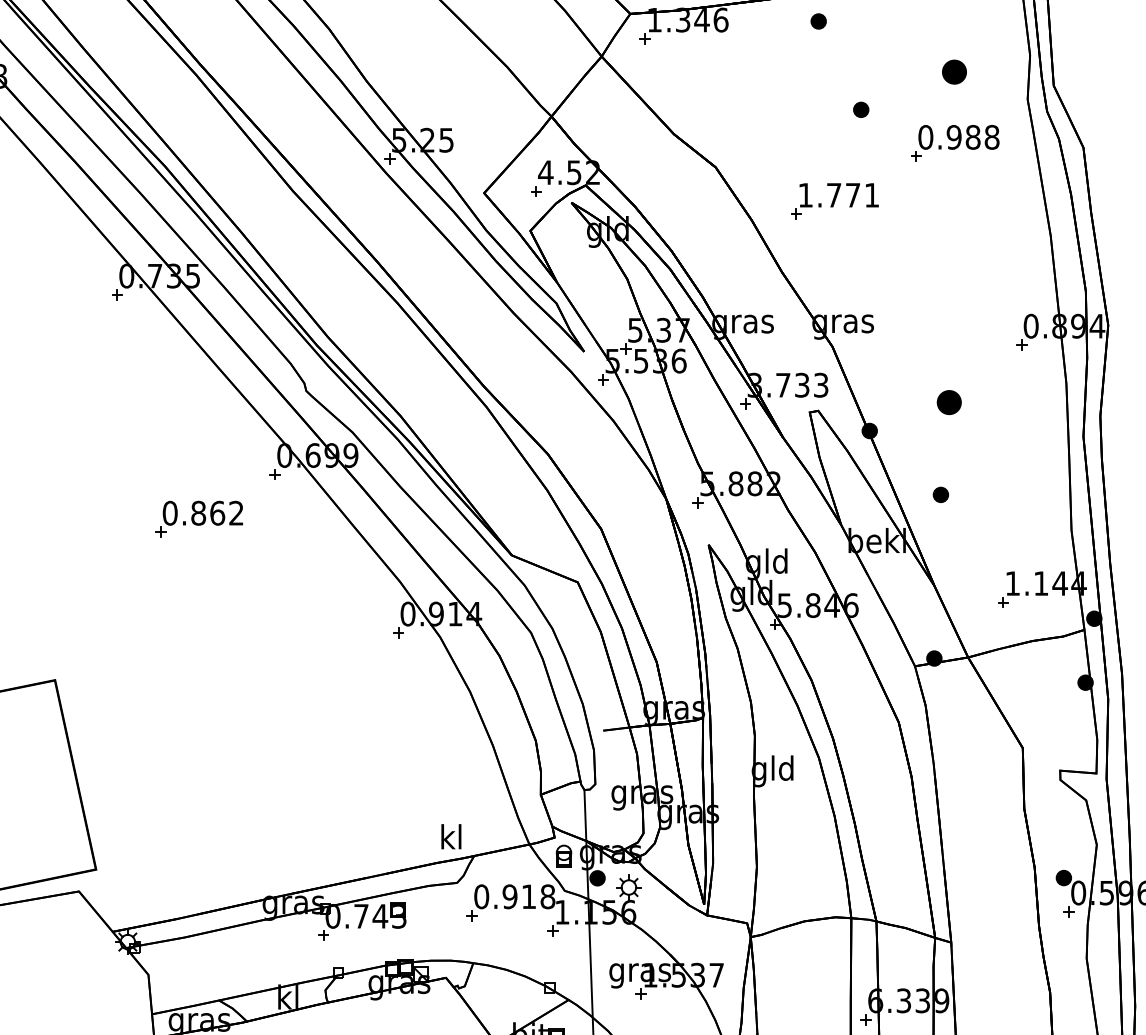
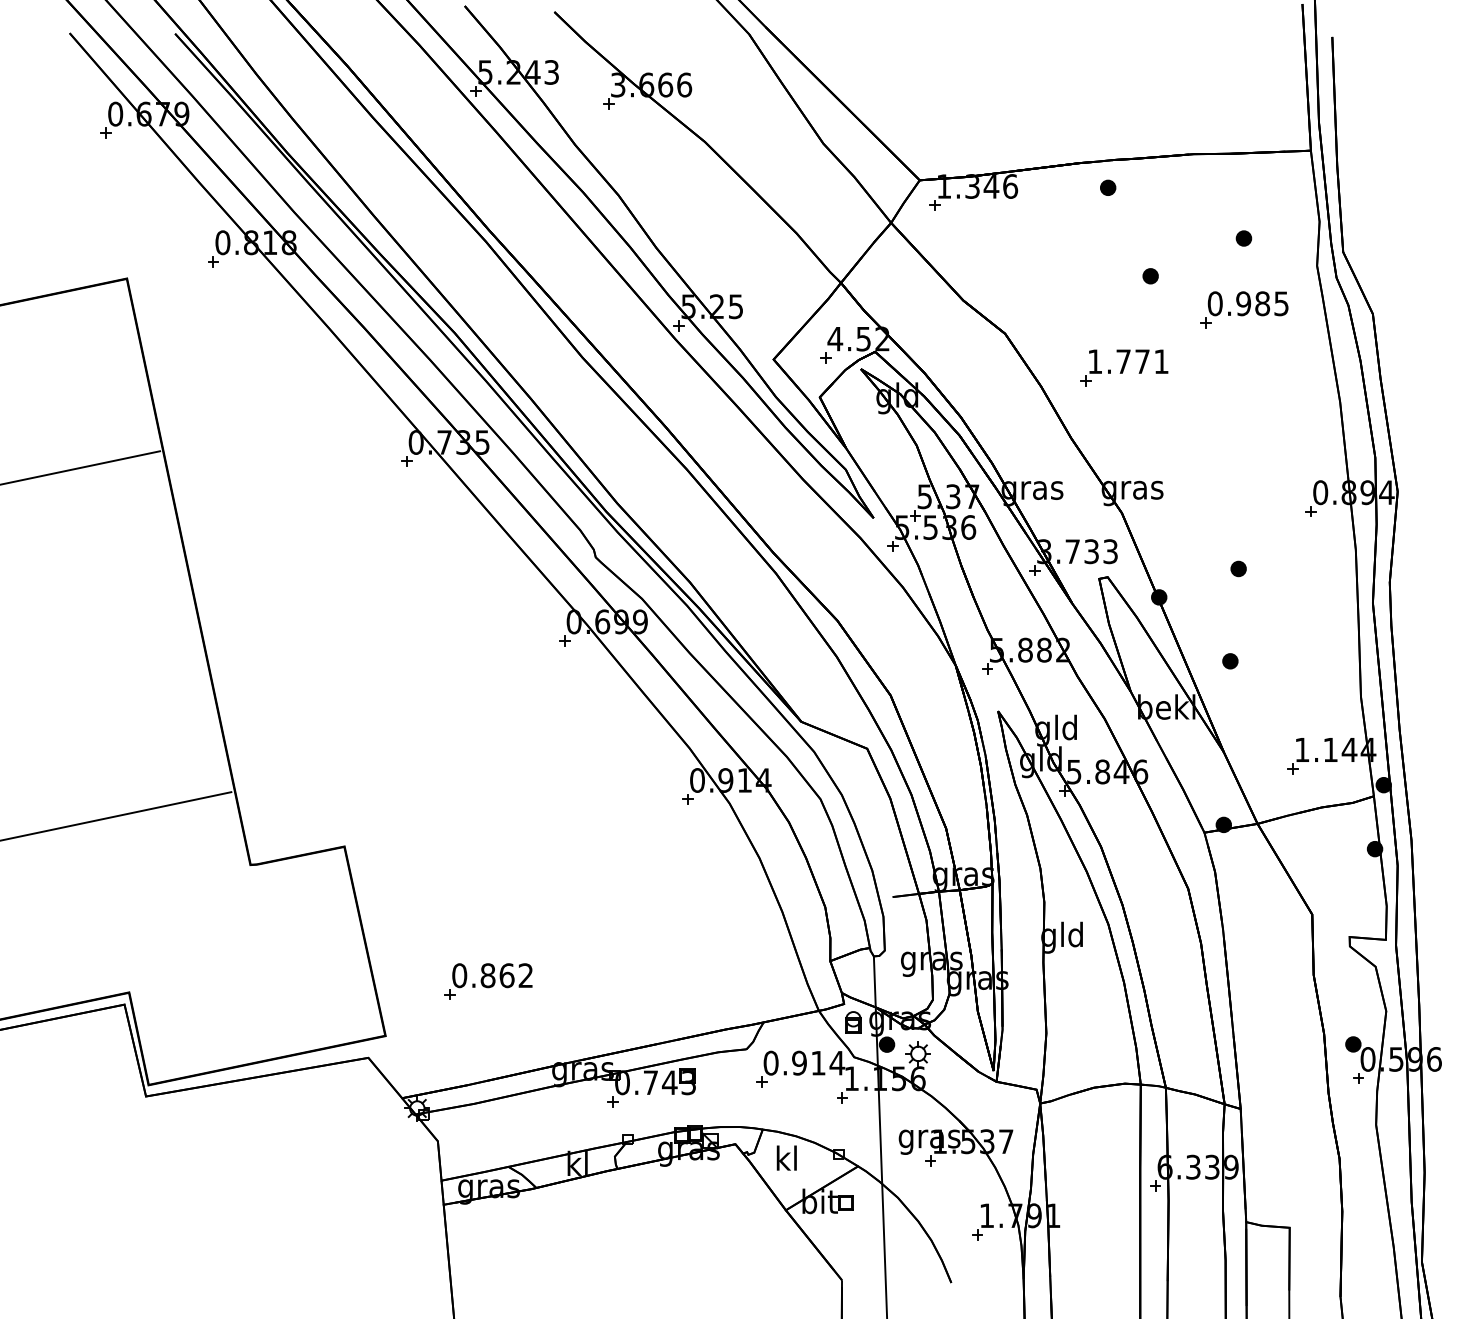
part: (954, 72) -> (1243, 238), size x0.62
text: (992, 137) -> (1281, 303), 0.988 -> 0.985
part: (949, 402) -> (1238, 568), size x0.62
part: (199, 519) -> (488, 981), moved
text: (451, 836) -> (786, 1157), moved
text: (548, 896) -> (837, 1062), 0.918 -> 0.914

